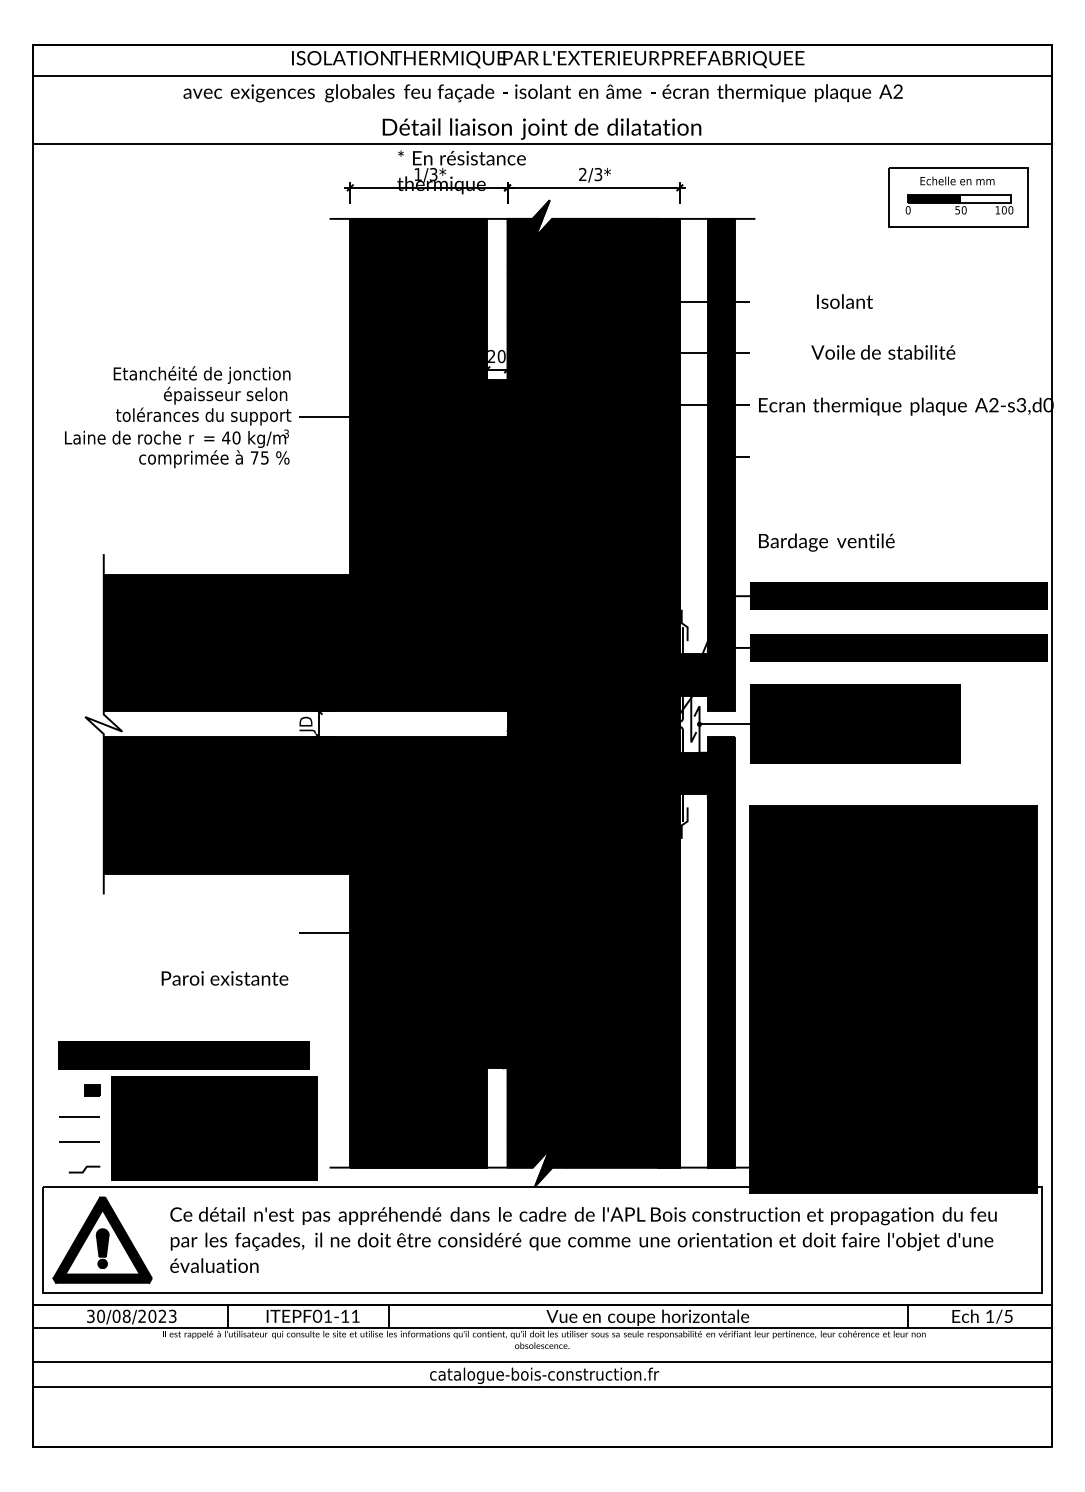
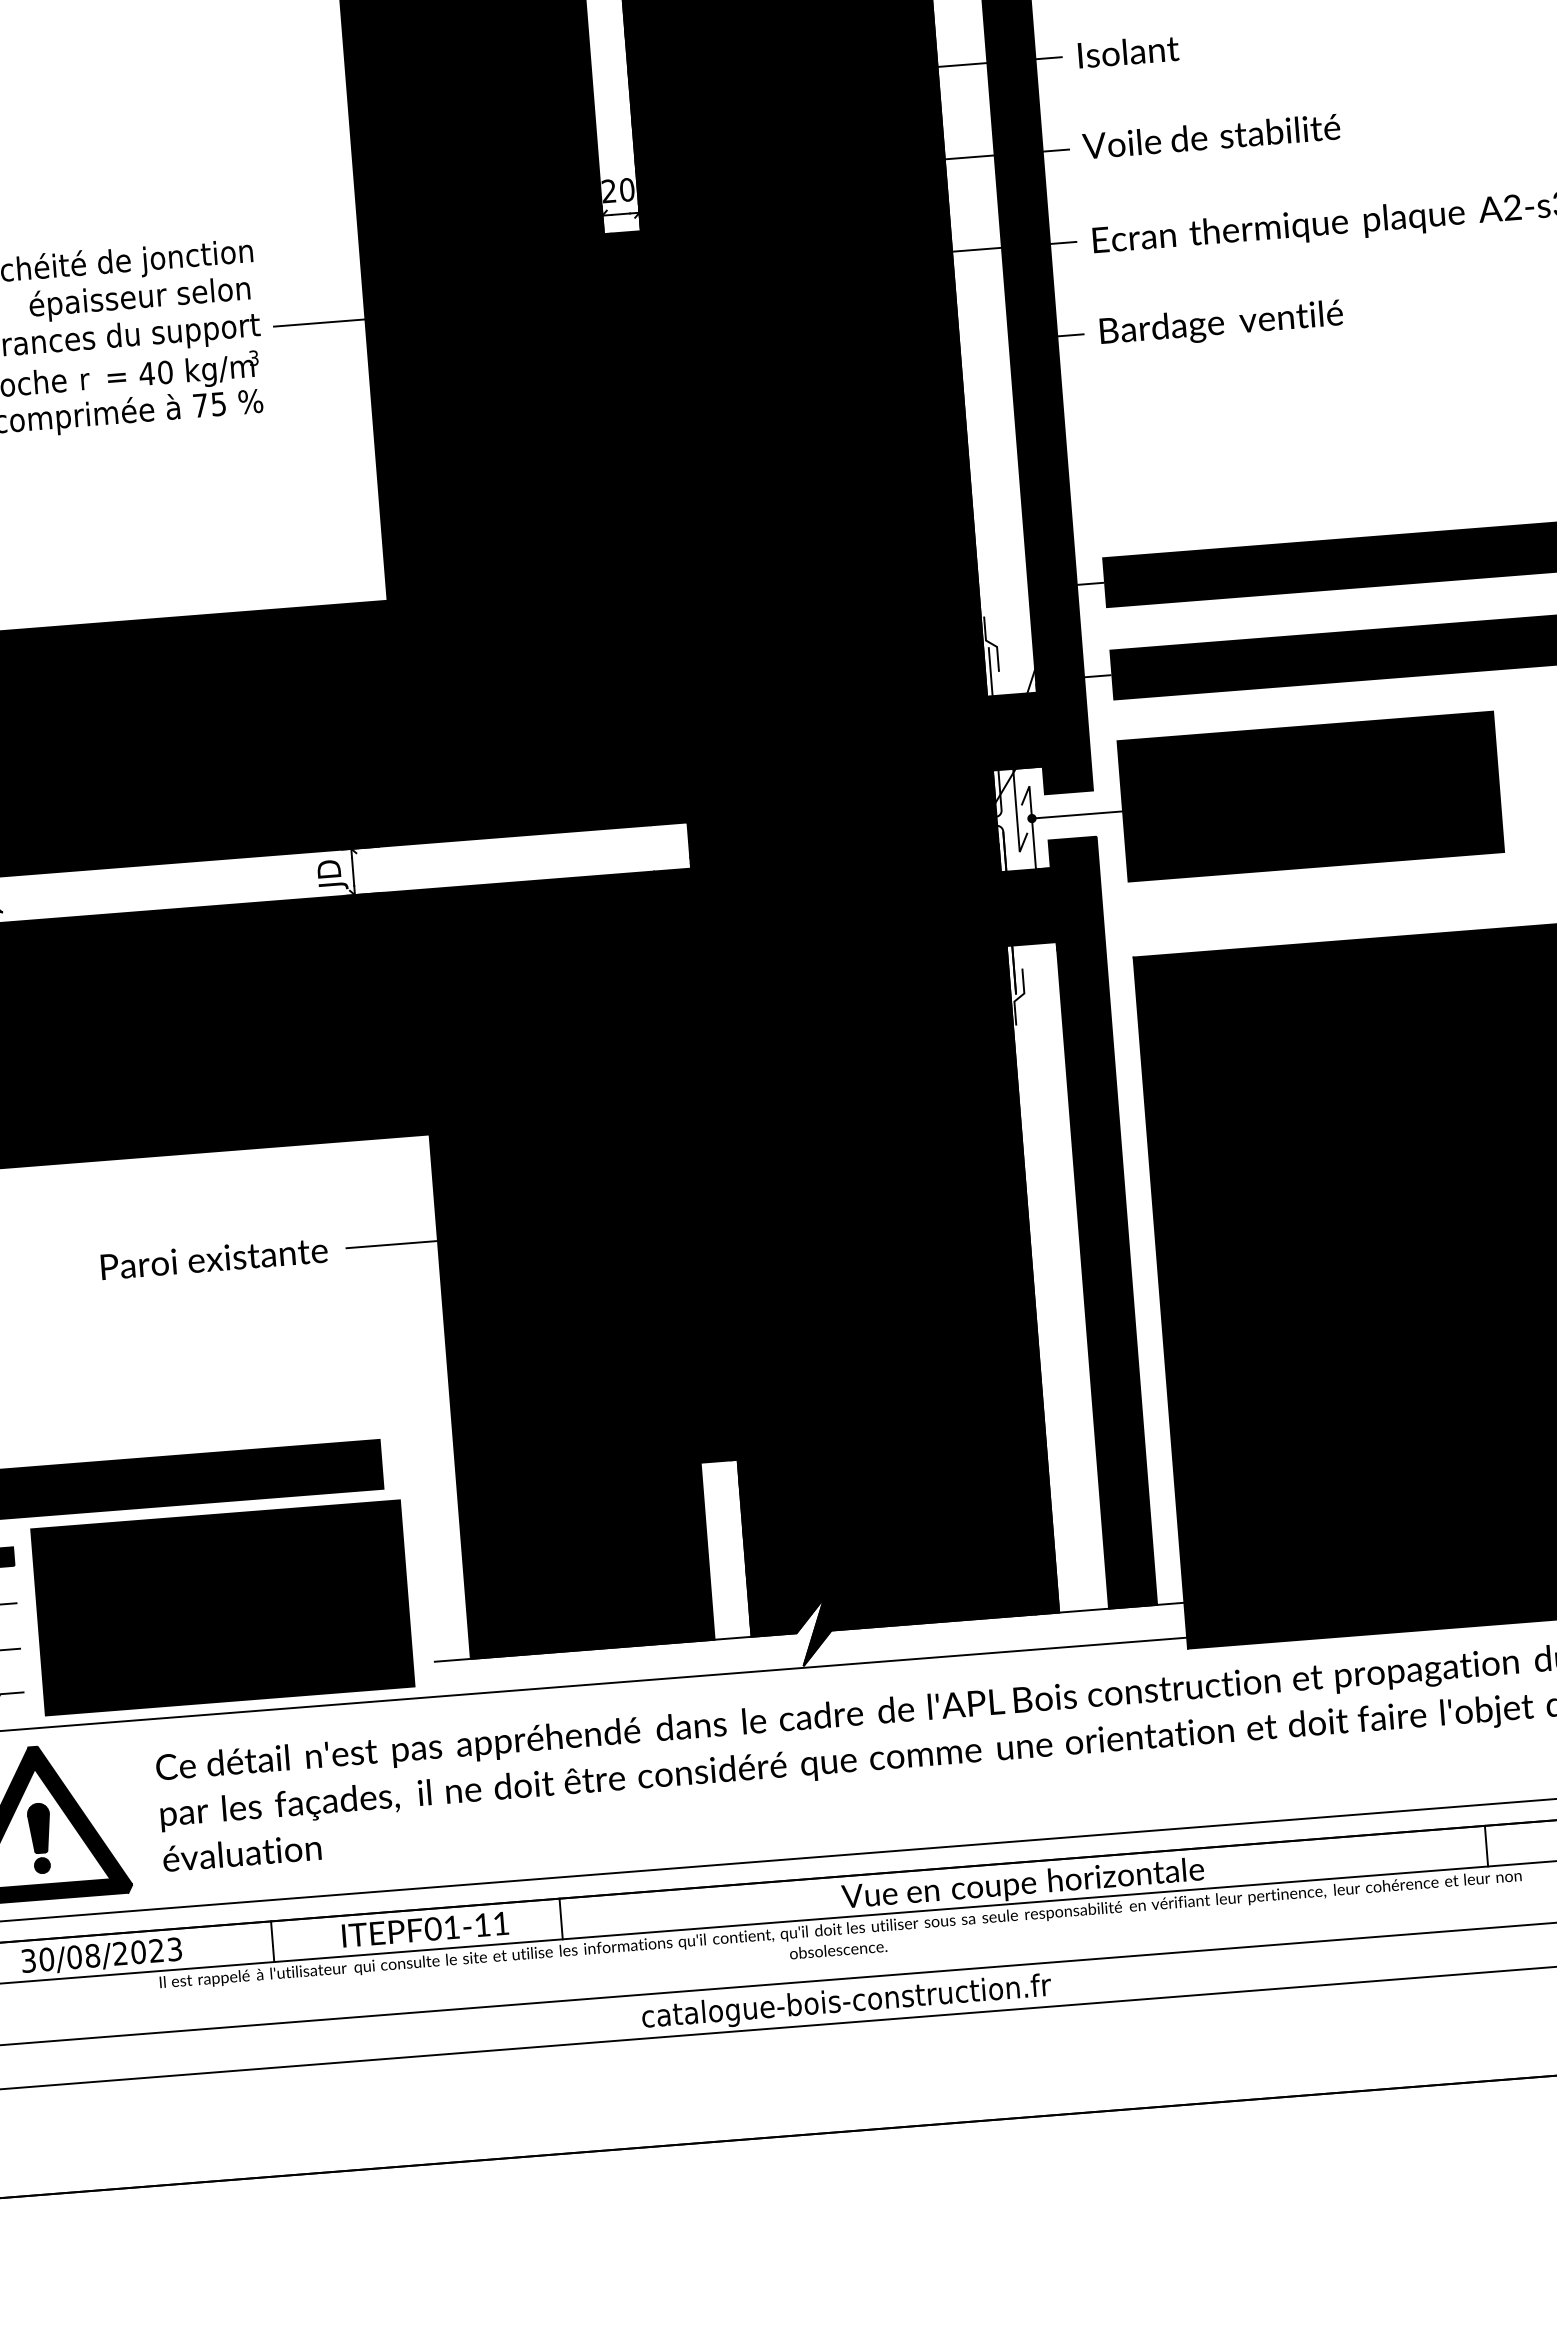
text: (844, 301) -> (1127, 51), moved
text: (883, 352) -> (1211, 136), moved
text: (826, 542) -> (1221, 324), moved
text: (224, 978) -> (213, 1258), moved

